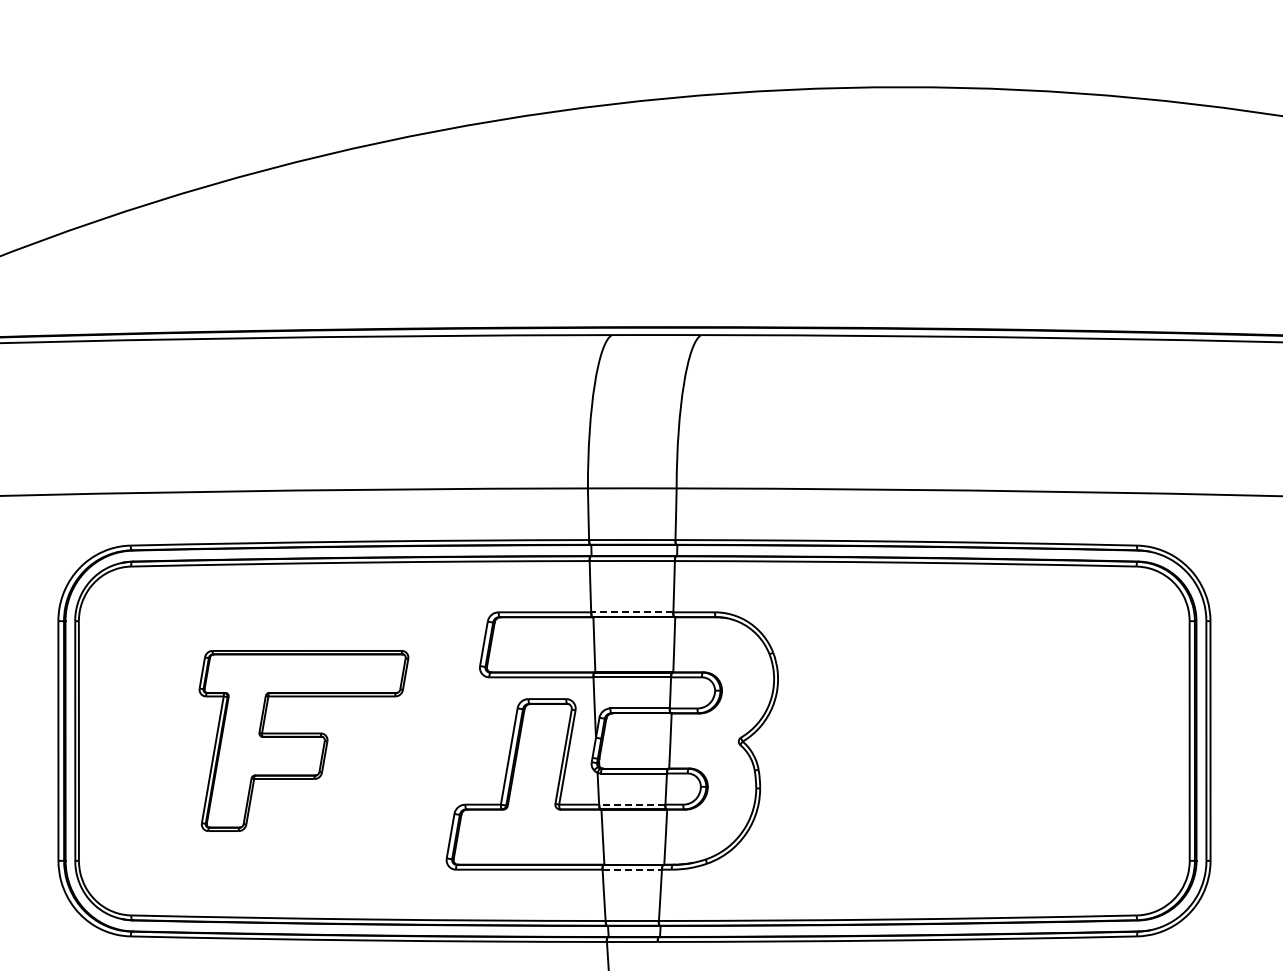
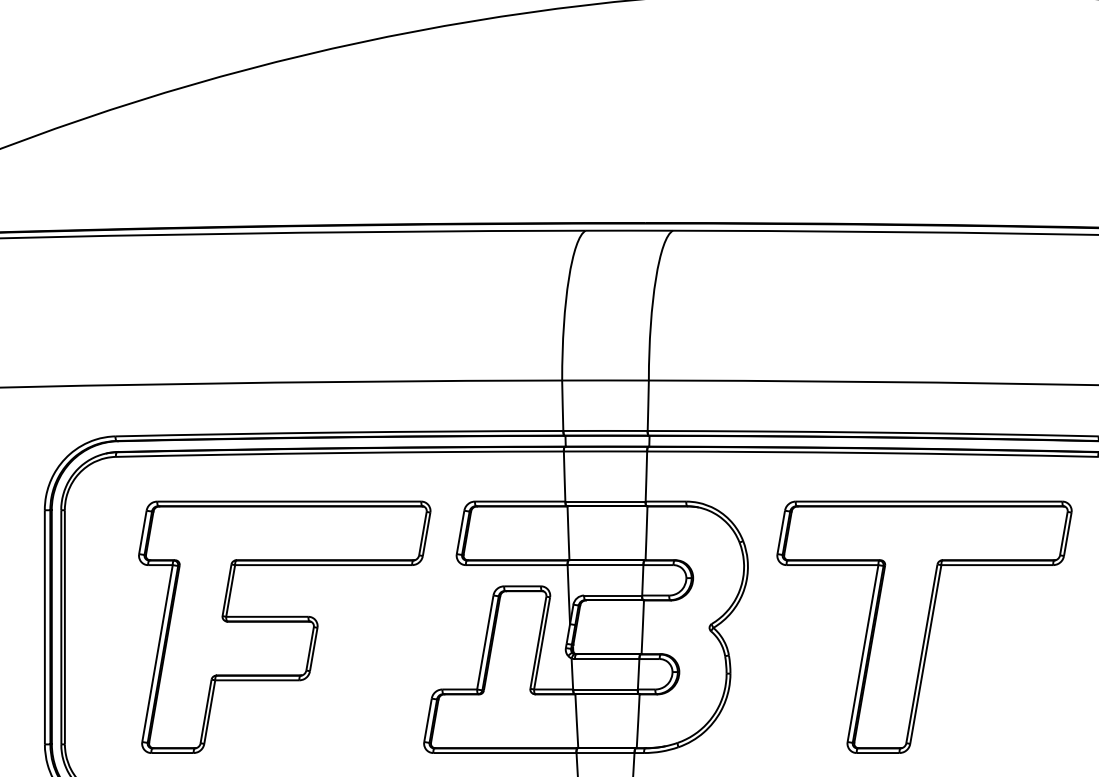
line: (632, 612) -> (605, 501), dashed -> solid
part: (303, 740) -> (284, 626), size x1.43
part: (958, 740) -> (924, 626), added
line: (632, 804) -> (605, 689), dashed -> solid
line: (632, 869) -> (605, 752), dashed -> solid

